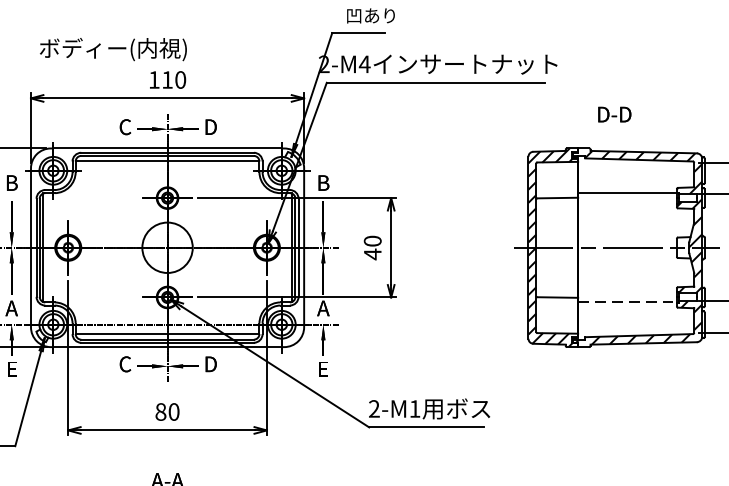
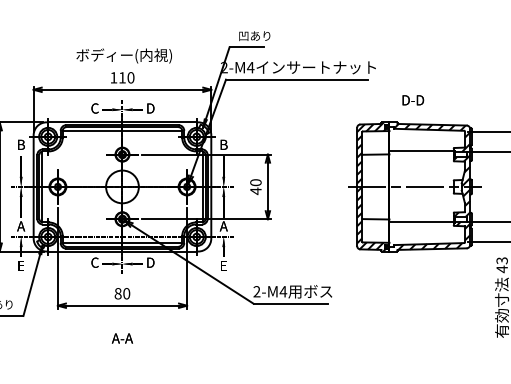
text: (112, 48) -> (123, 55), moved
line: (628, 302) -> (422, 222), dashed -> solid
text: (415, 408) -> (283, 291), 2-M1 -> 2-M4

